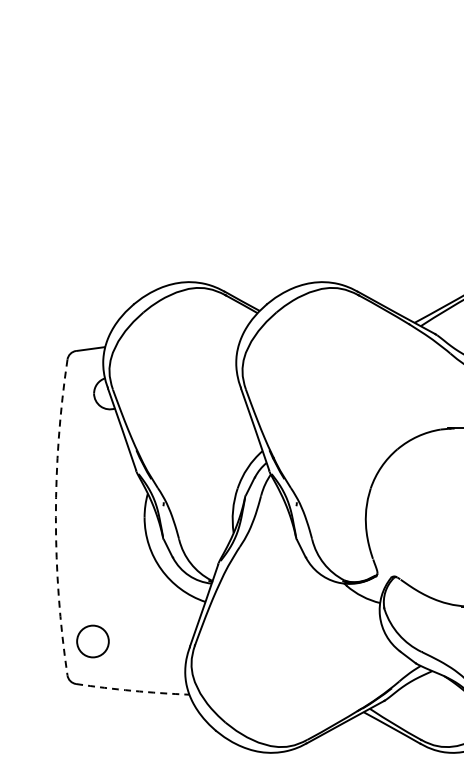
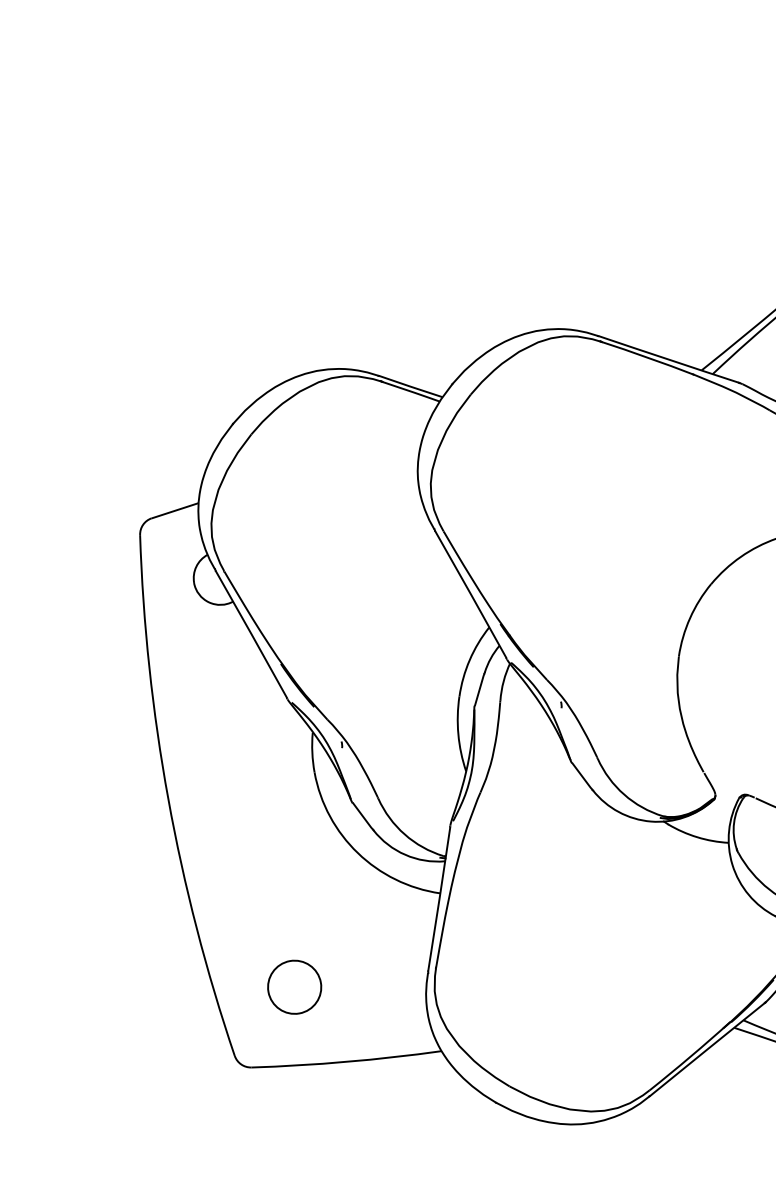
arc: (55, 517) -> (167, 799), dashed -> solid
circle: (92, 641) -> (293, 987), moved
arc: (132, 690) -> (346, 1061), dashed -> solid

